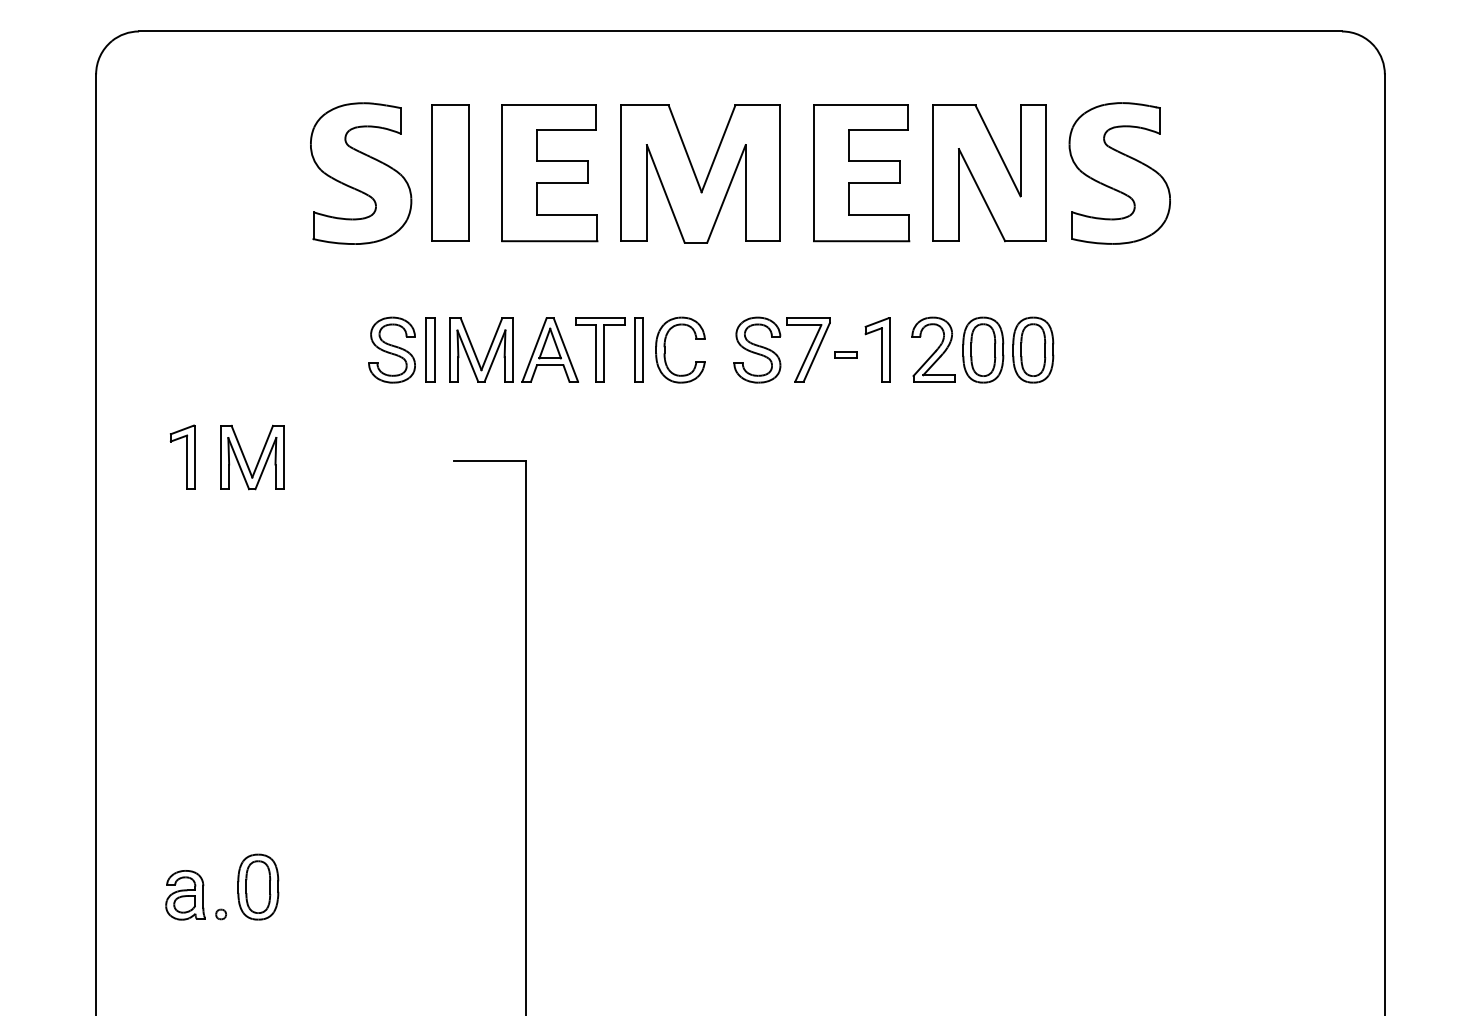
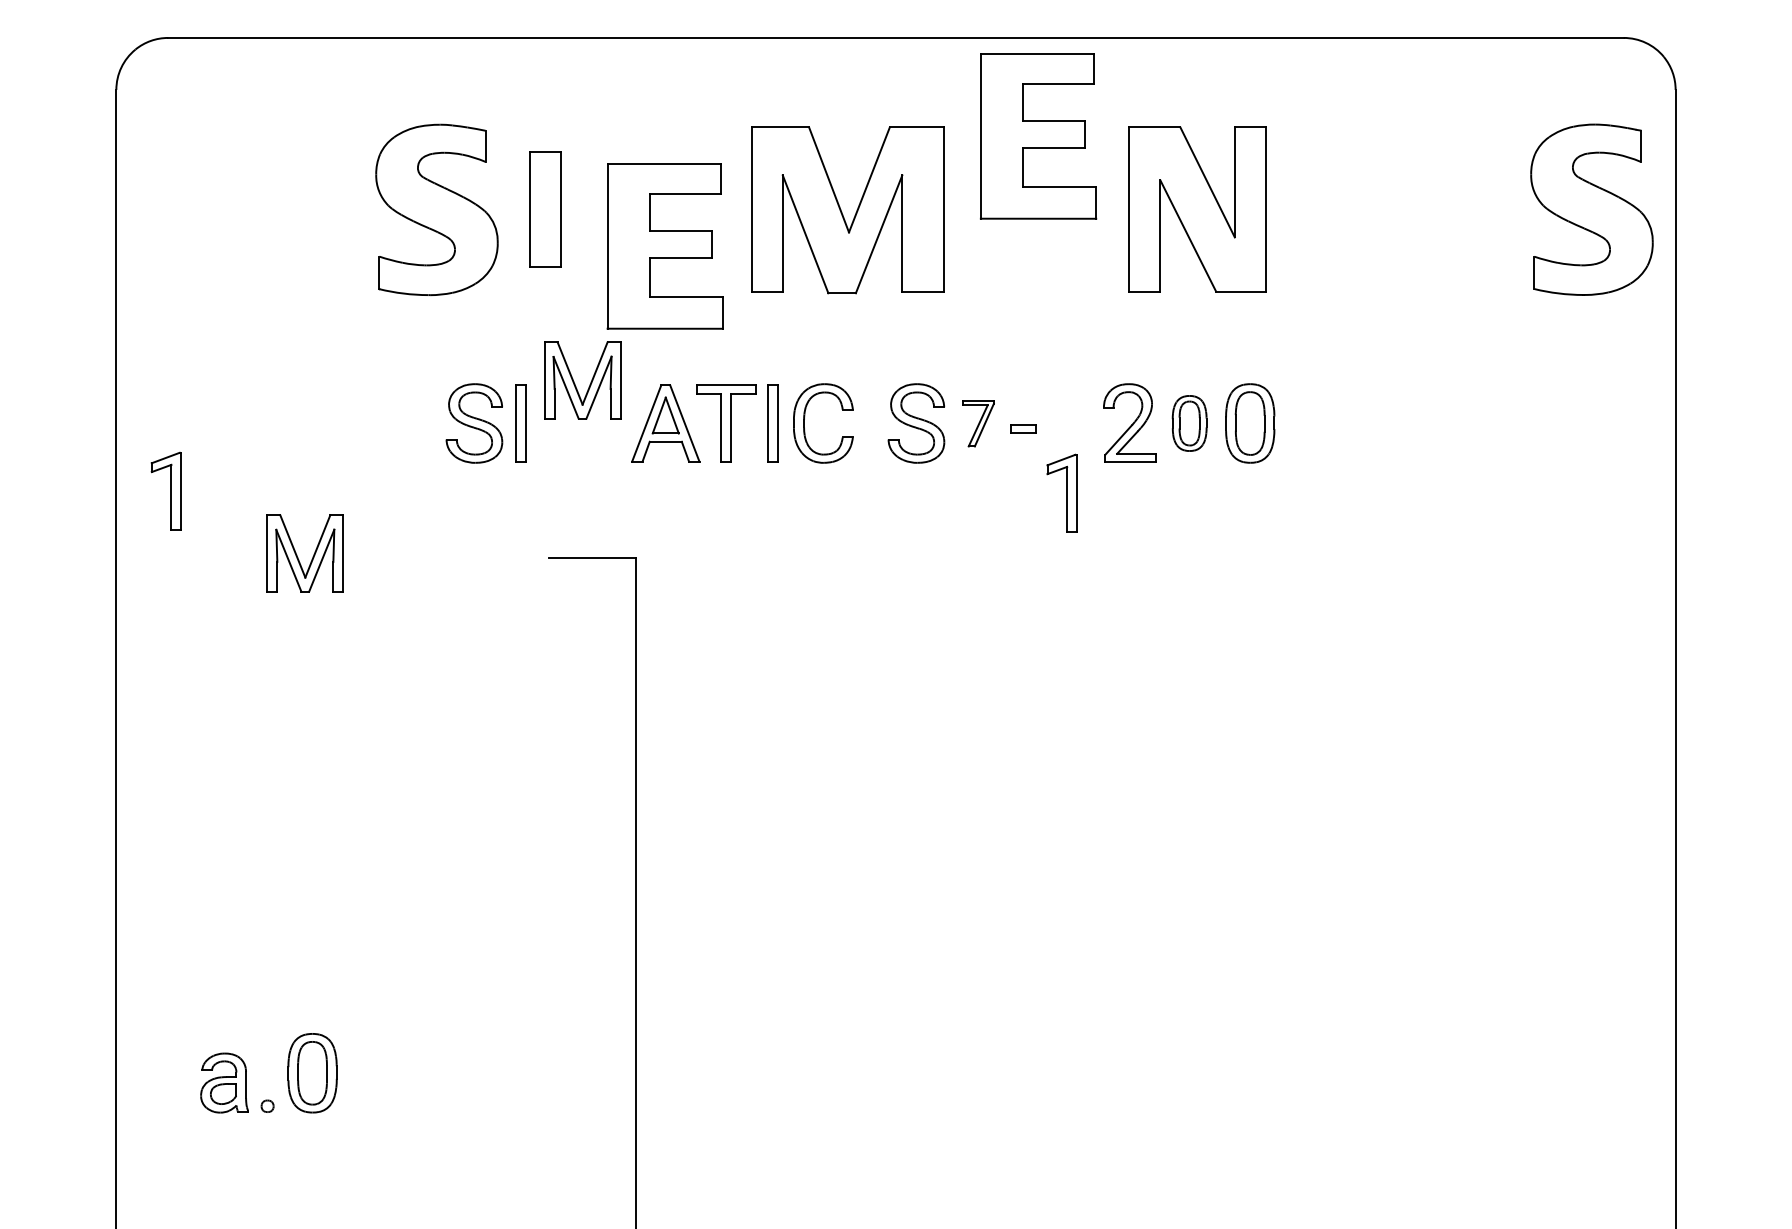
part: (449, 173) -> (544, 209), size x0.7
part: (549, 173) -> (664, 246), moved
part: (861, 173) -> (1038, 136), moved
part: (1119, 173) -> (1591, 209), moved
part: (877, 349) -> (1061, 492), moved
part: (808, 350) -> (978, 423), size x0.6
part: (983, 350) -> (1189, 423), size x0.7
part: (475, 352) -> (575, 383), moved
part: (182, 456) -> (165, 490), moved

